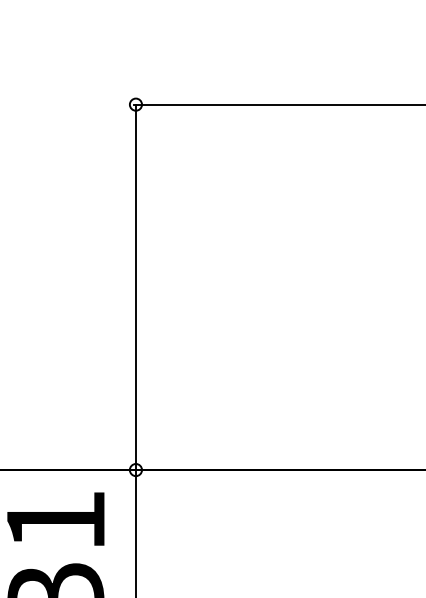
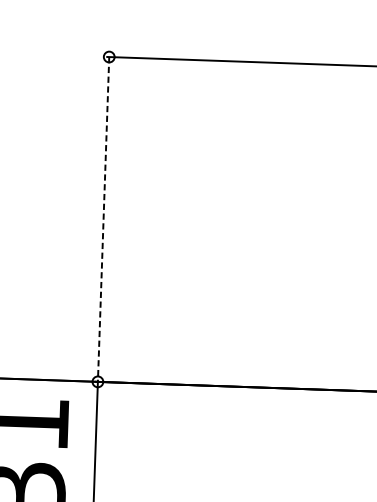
line: (135, 287) -> (103, 219), solid -> dashed

